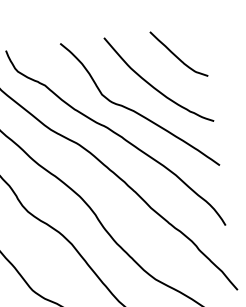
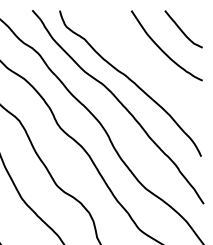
curve: (135, 110) -> (147, 65), removed

